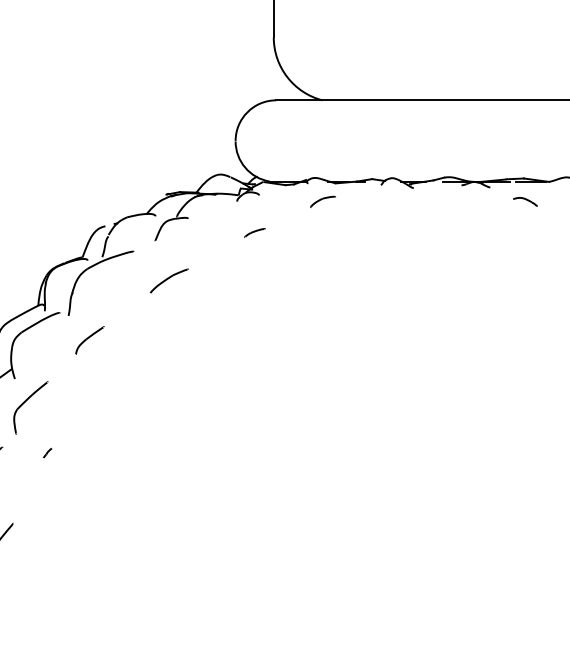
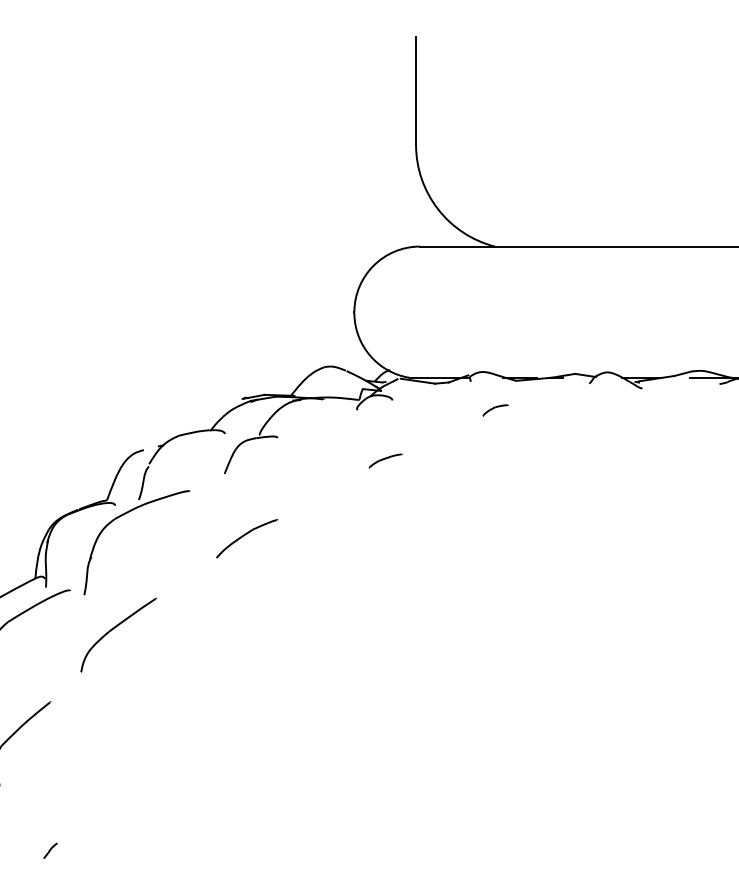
part: (322, 201) -> (494, 410), size x0.62
part: (89, 340) -> (118, 634), size x1.67
part: (47, 452) -> (50, 849), moved

